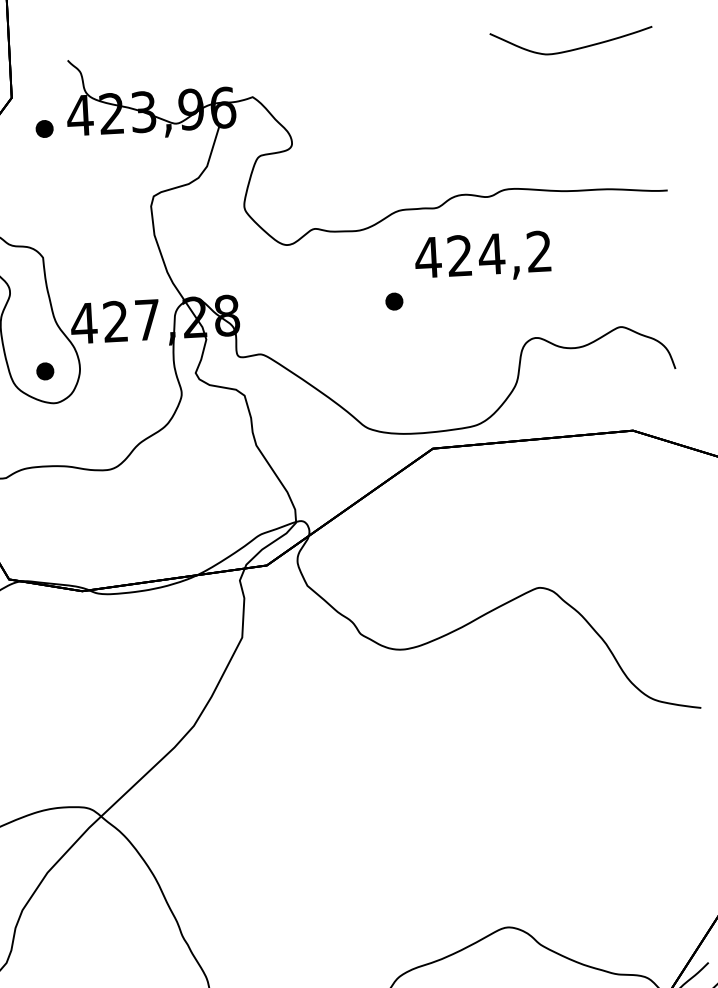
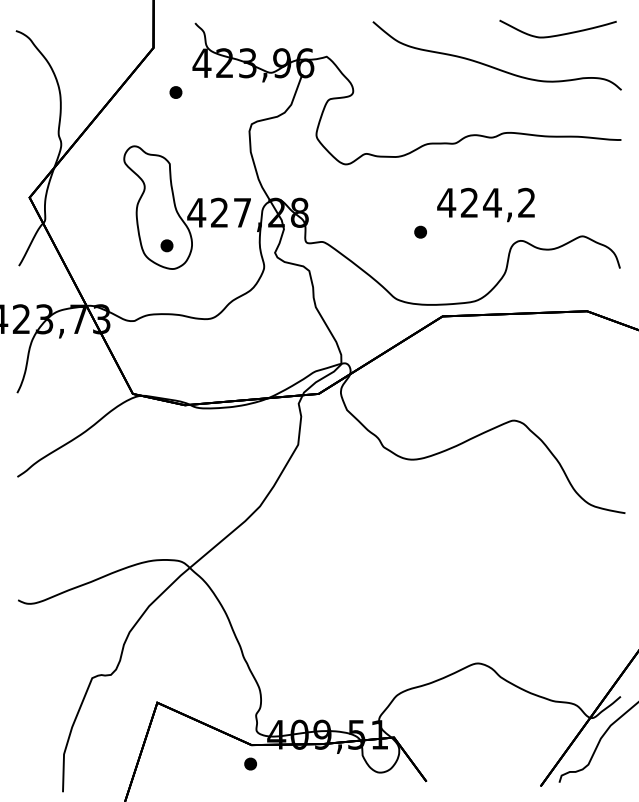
curve: (484, 98) -> (493, 66), added
part: (43, 128) -> (175, 92), moved
text: (482, 256) -> (485, 204), moved
part: (394, 300) -> (420, 231), moved

